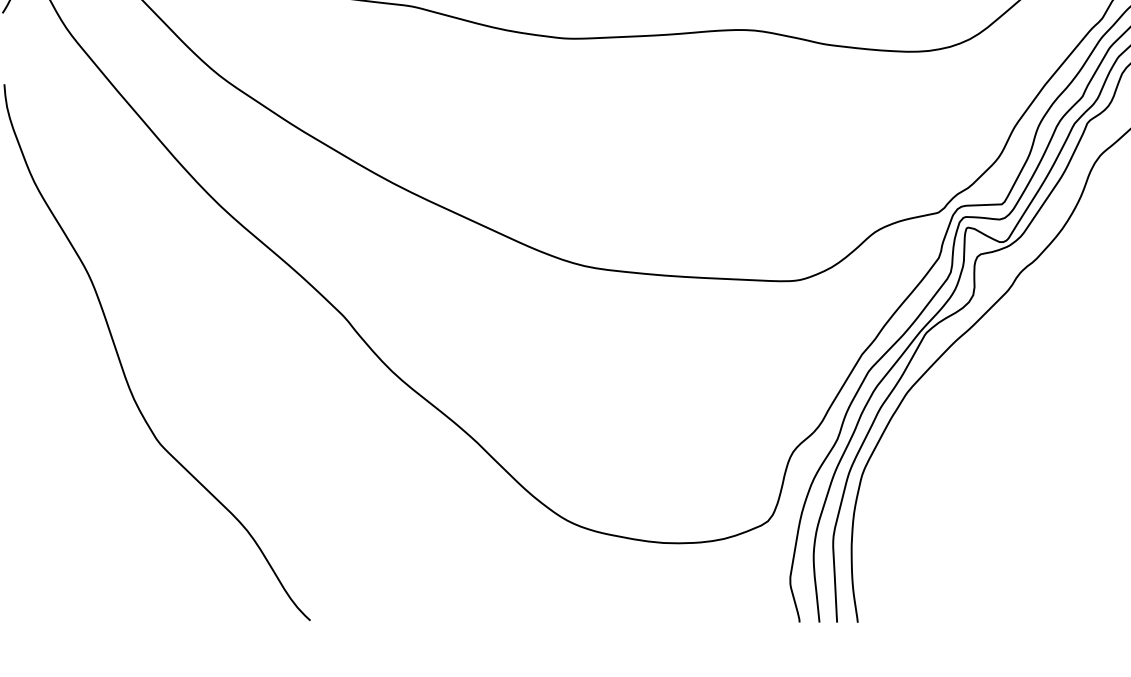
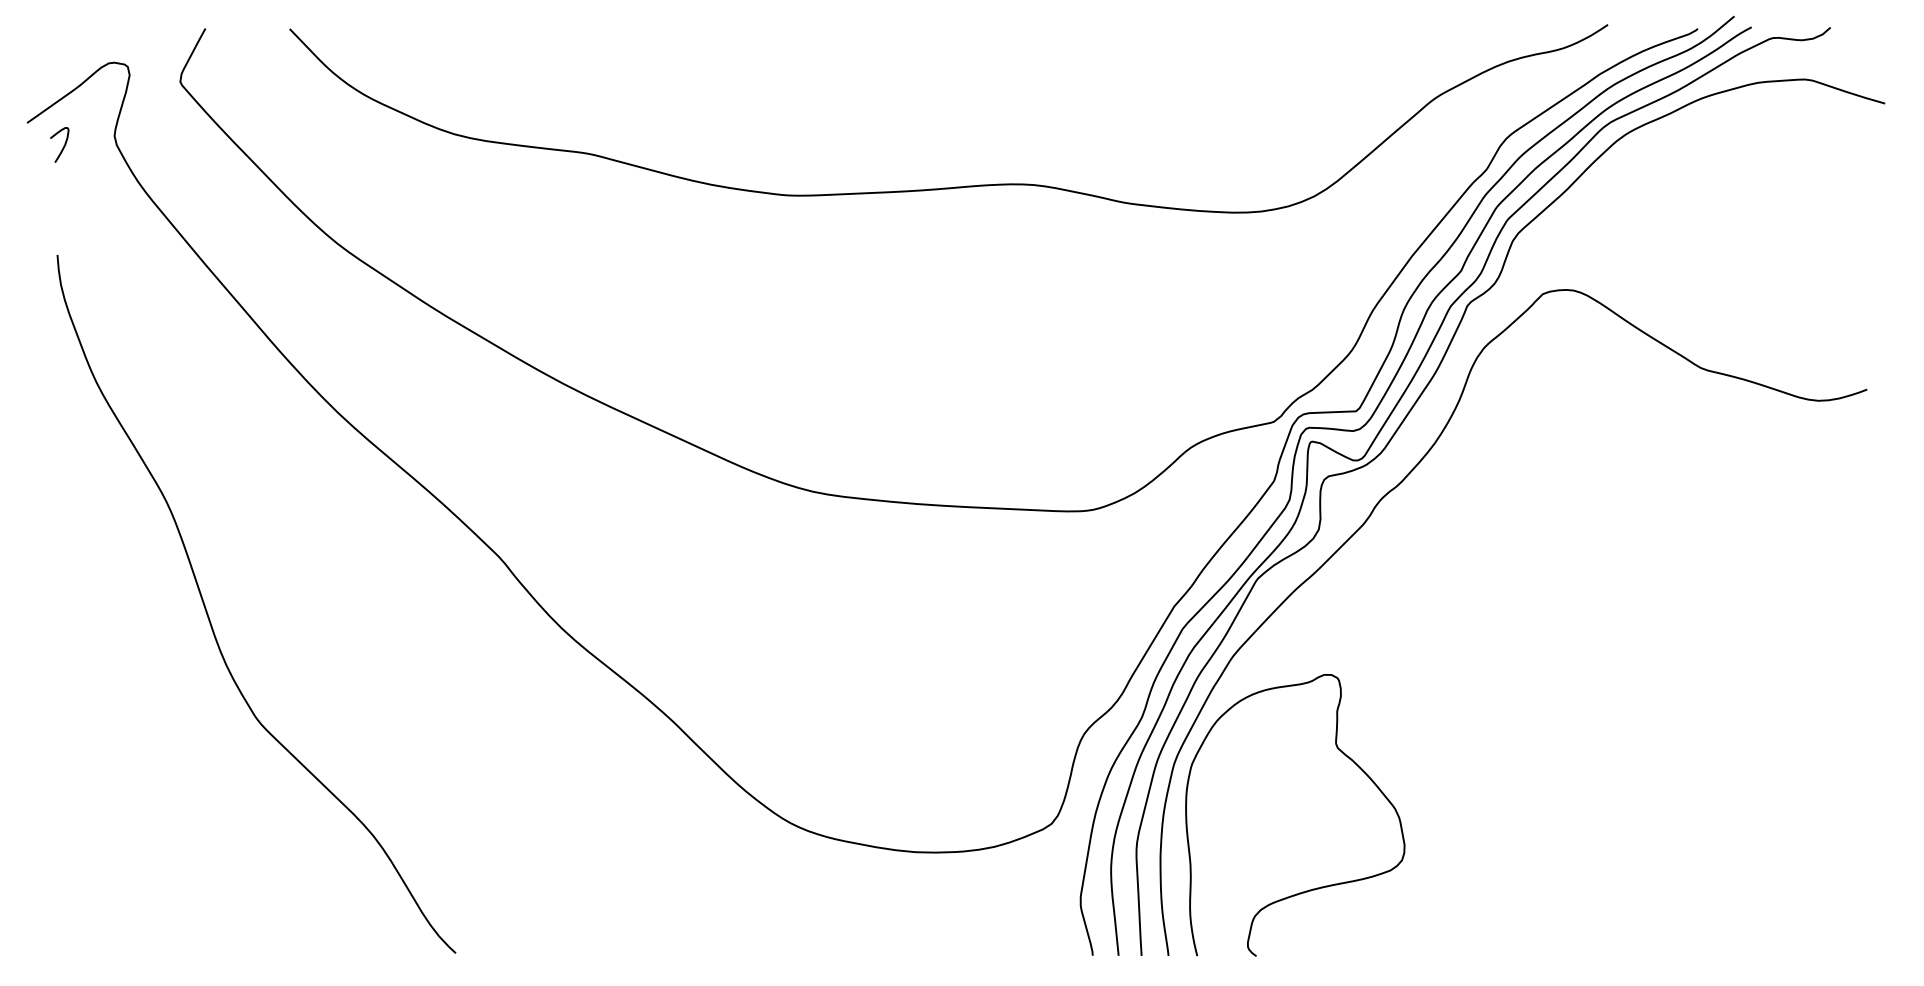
curve: (969, 570) -> (1313, 888), added

